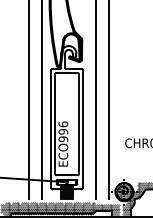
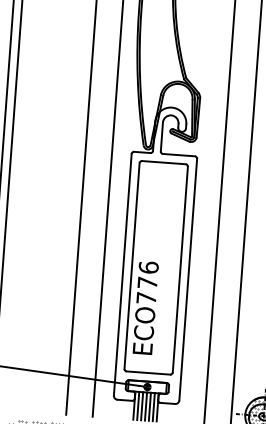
text: (63, 135) -> (147, 290), ECO996 -> ECO776

